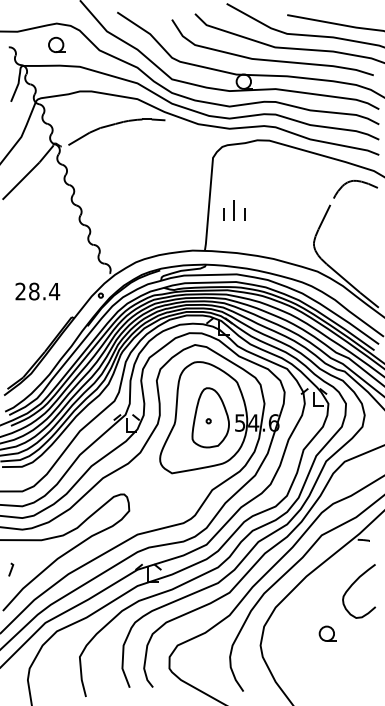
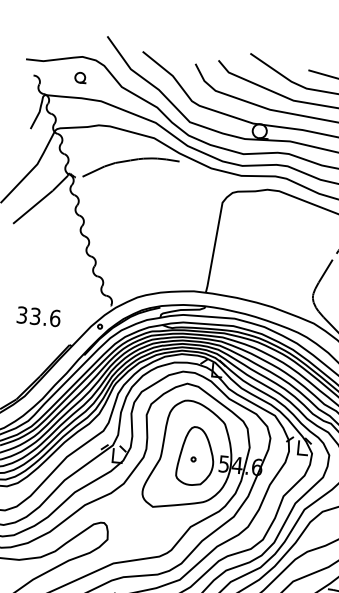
part: (56, 44) -> (80, 77), size x0.7
part: (234, 210) -> (238, 256), removed
text: (37, 291) -> (38, 316), 28.4 -> 33.6

